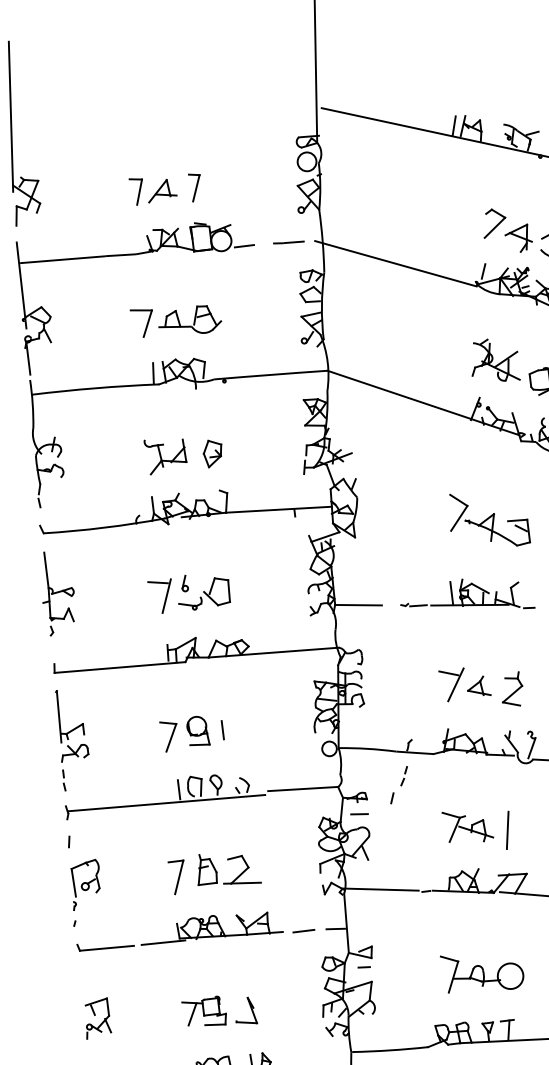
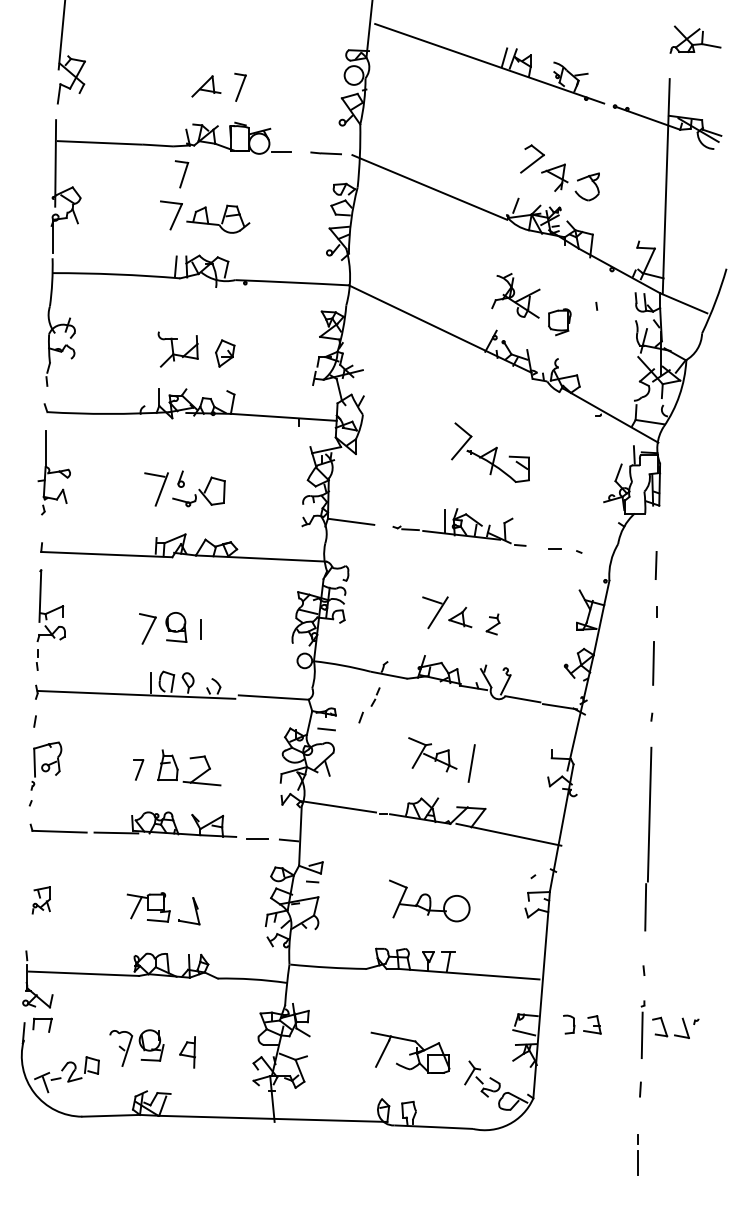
part: (136, 191) -> (181, 174), moved
part: (511, 689) -> (492, 624), size x0.6
part: (177, 876) -> (138, 769), size x0.6
part: (97, 1018) -> (41, 900), size x0.7

